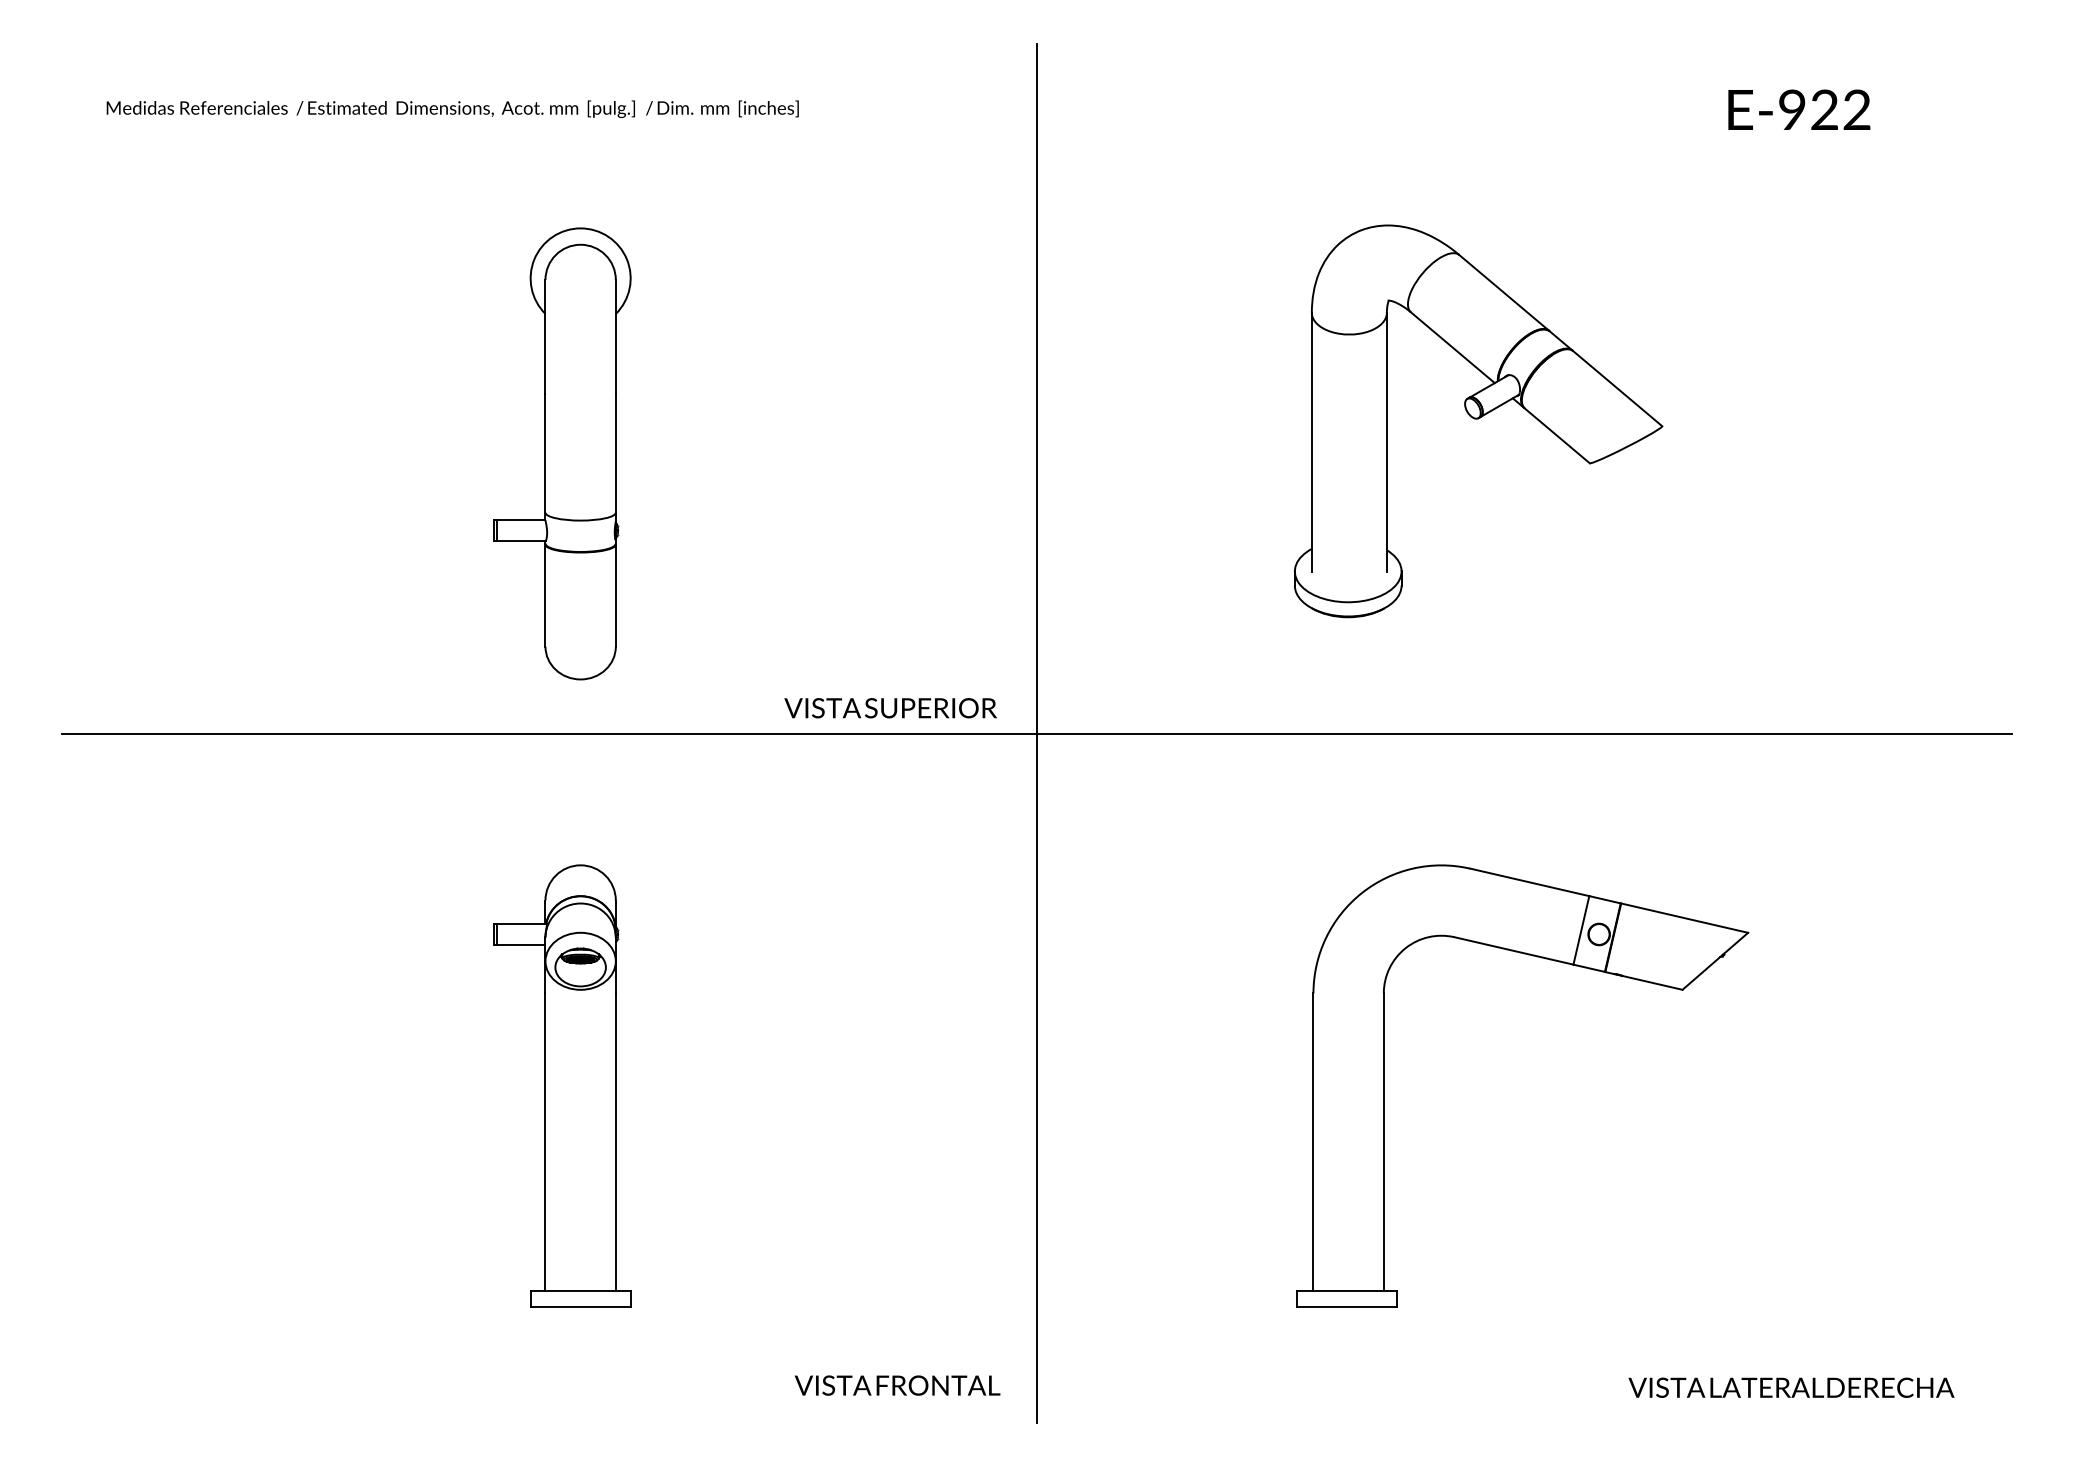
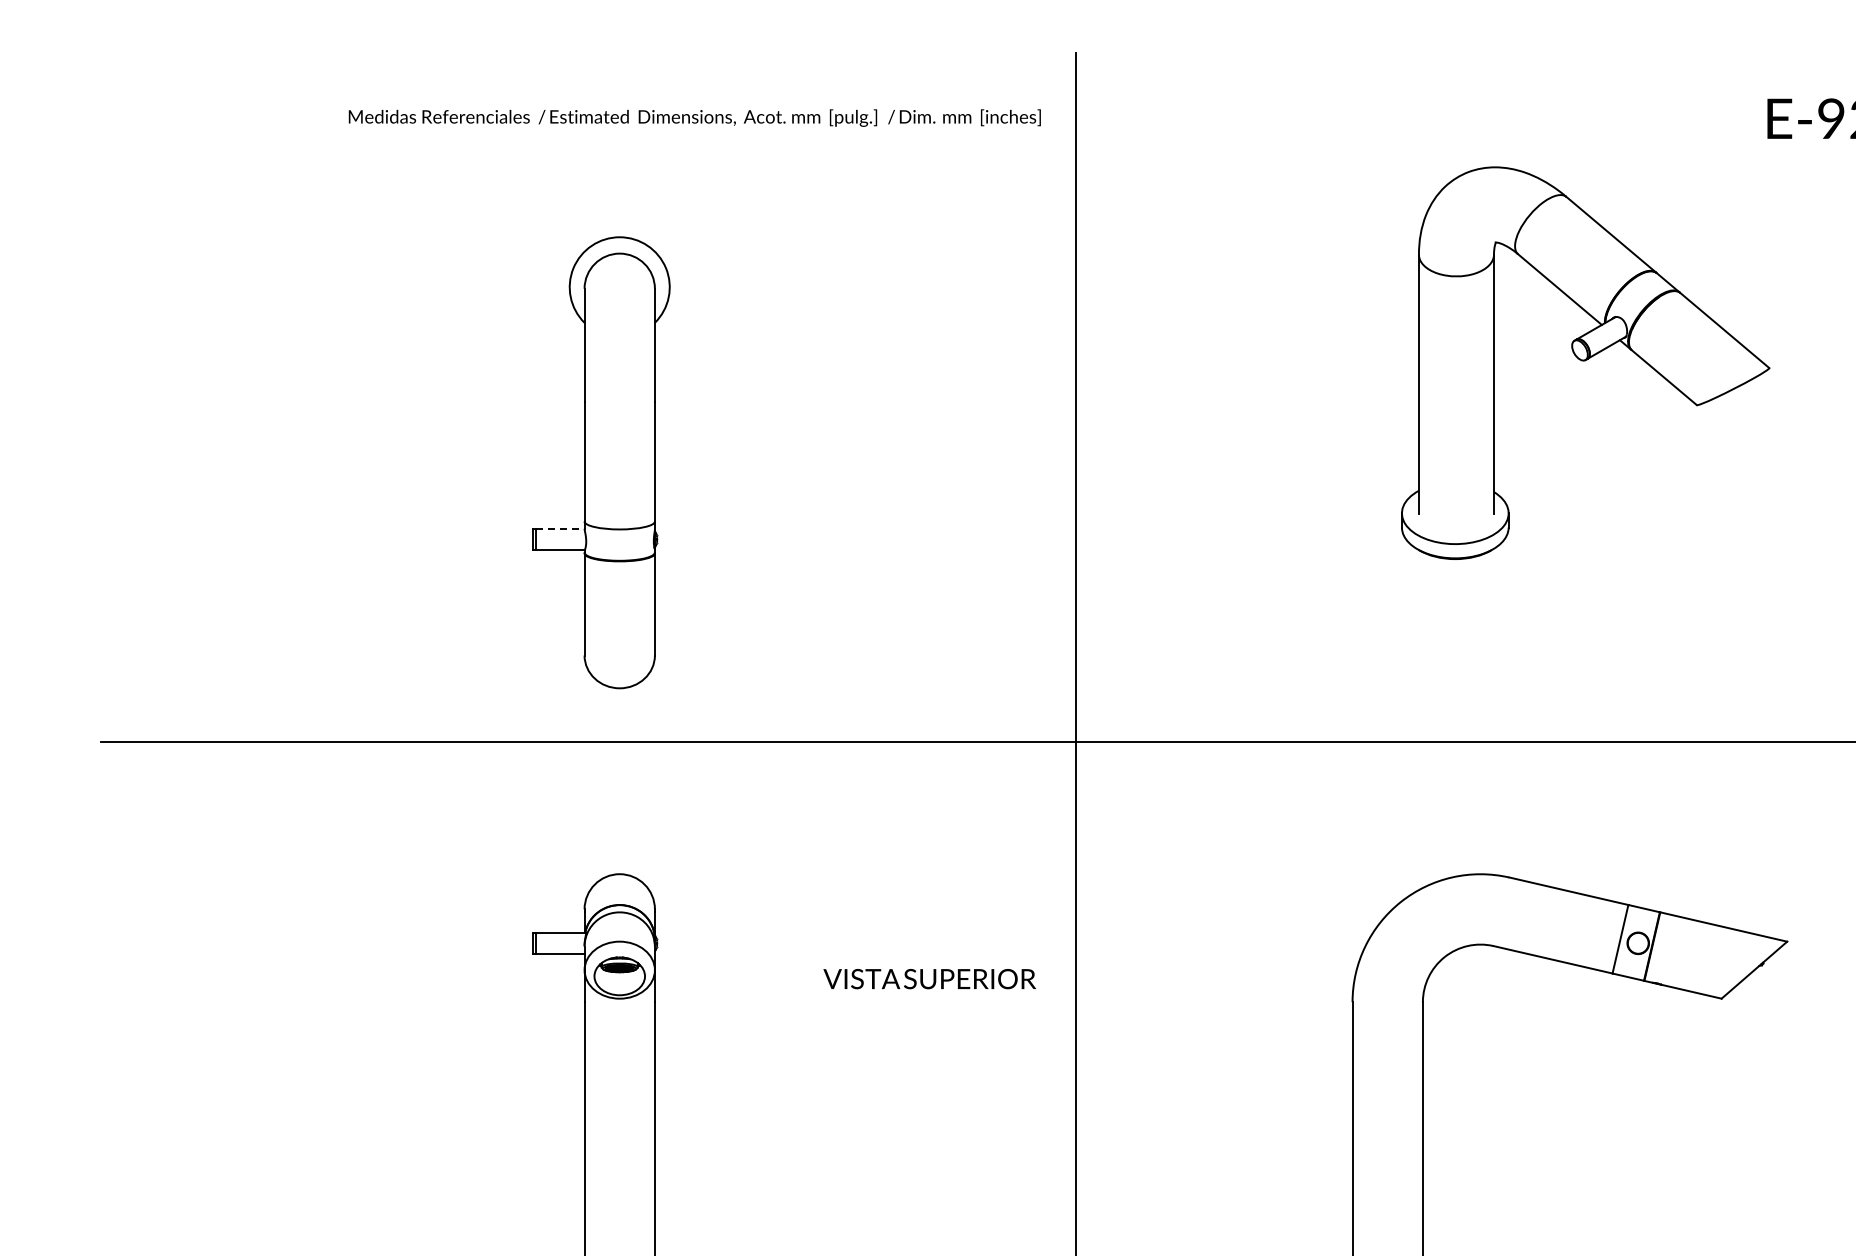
text: (452, 108) -> (694, 117), moved
part: (1478, 421) -> (1585, 363), moved
line: (521, 520) -> (560, 529), solid -> dashed
text: (890, 708) -> (929, 979), moved

